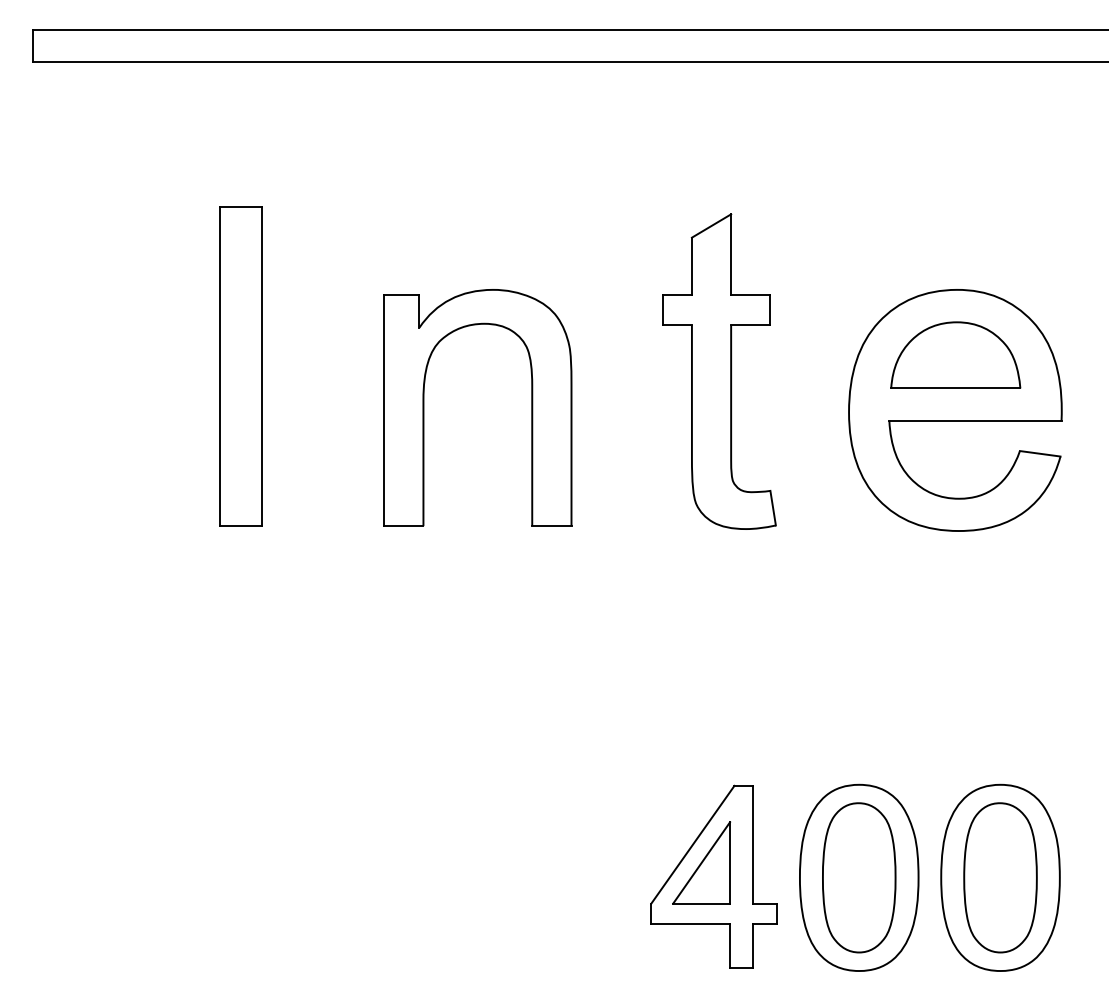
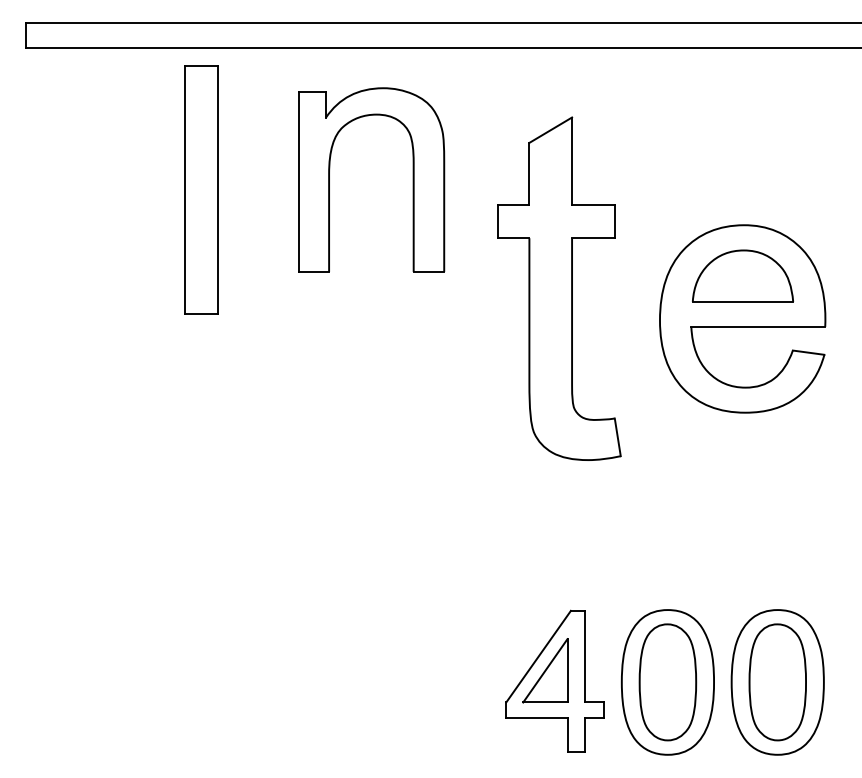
part: (241, 366) -> (201, 189), moved
part: (718, 371) -> (558, 288), size x1.4
part: (530, 407) -> (412, 179), moved

